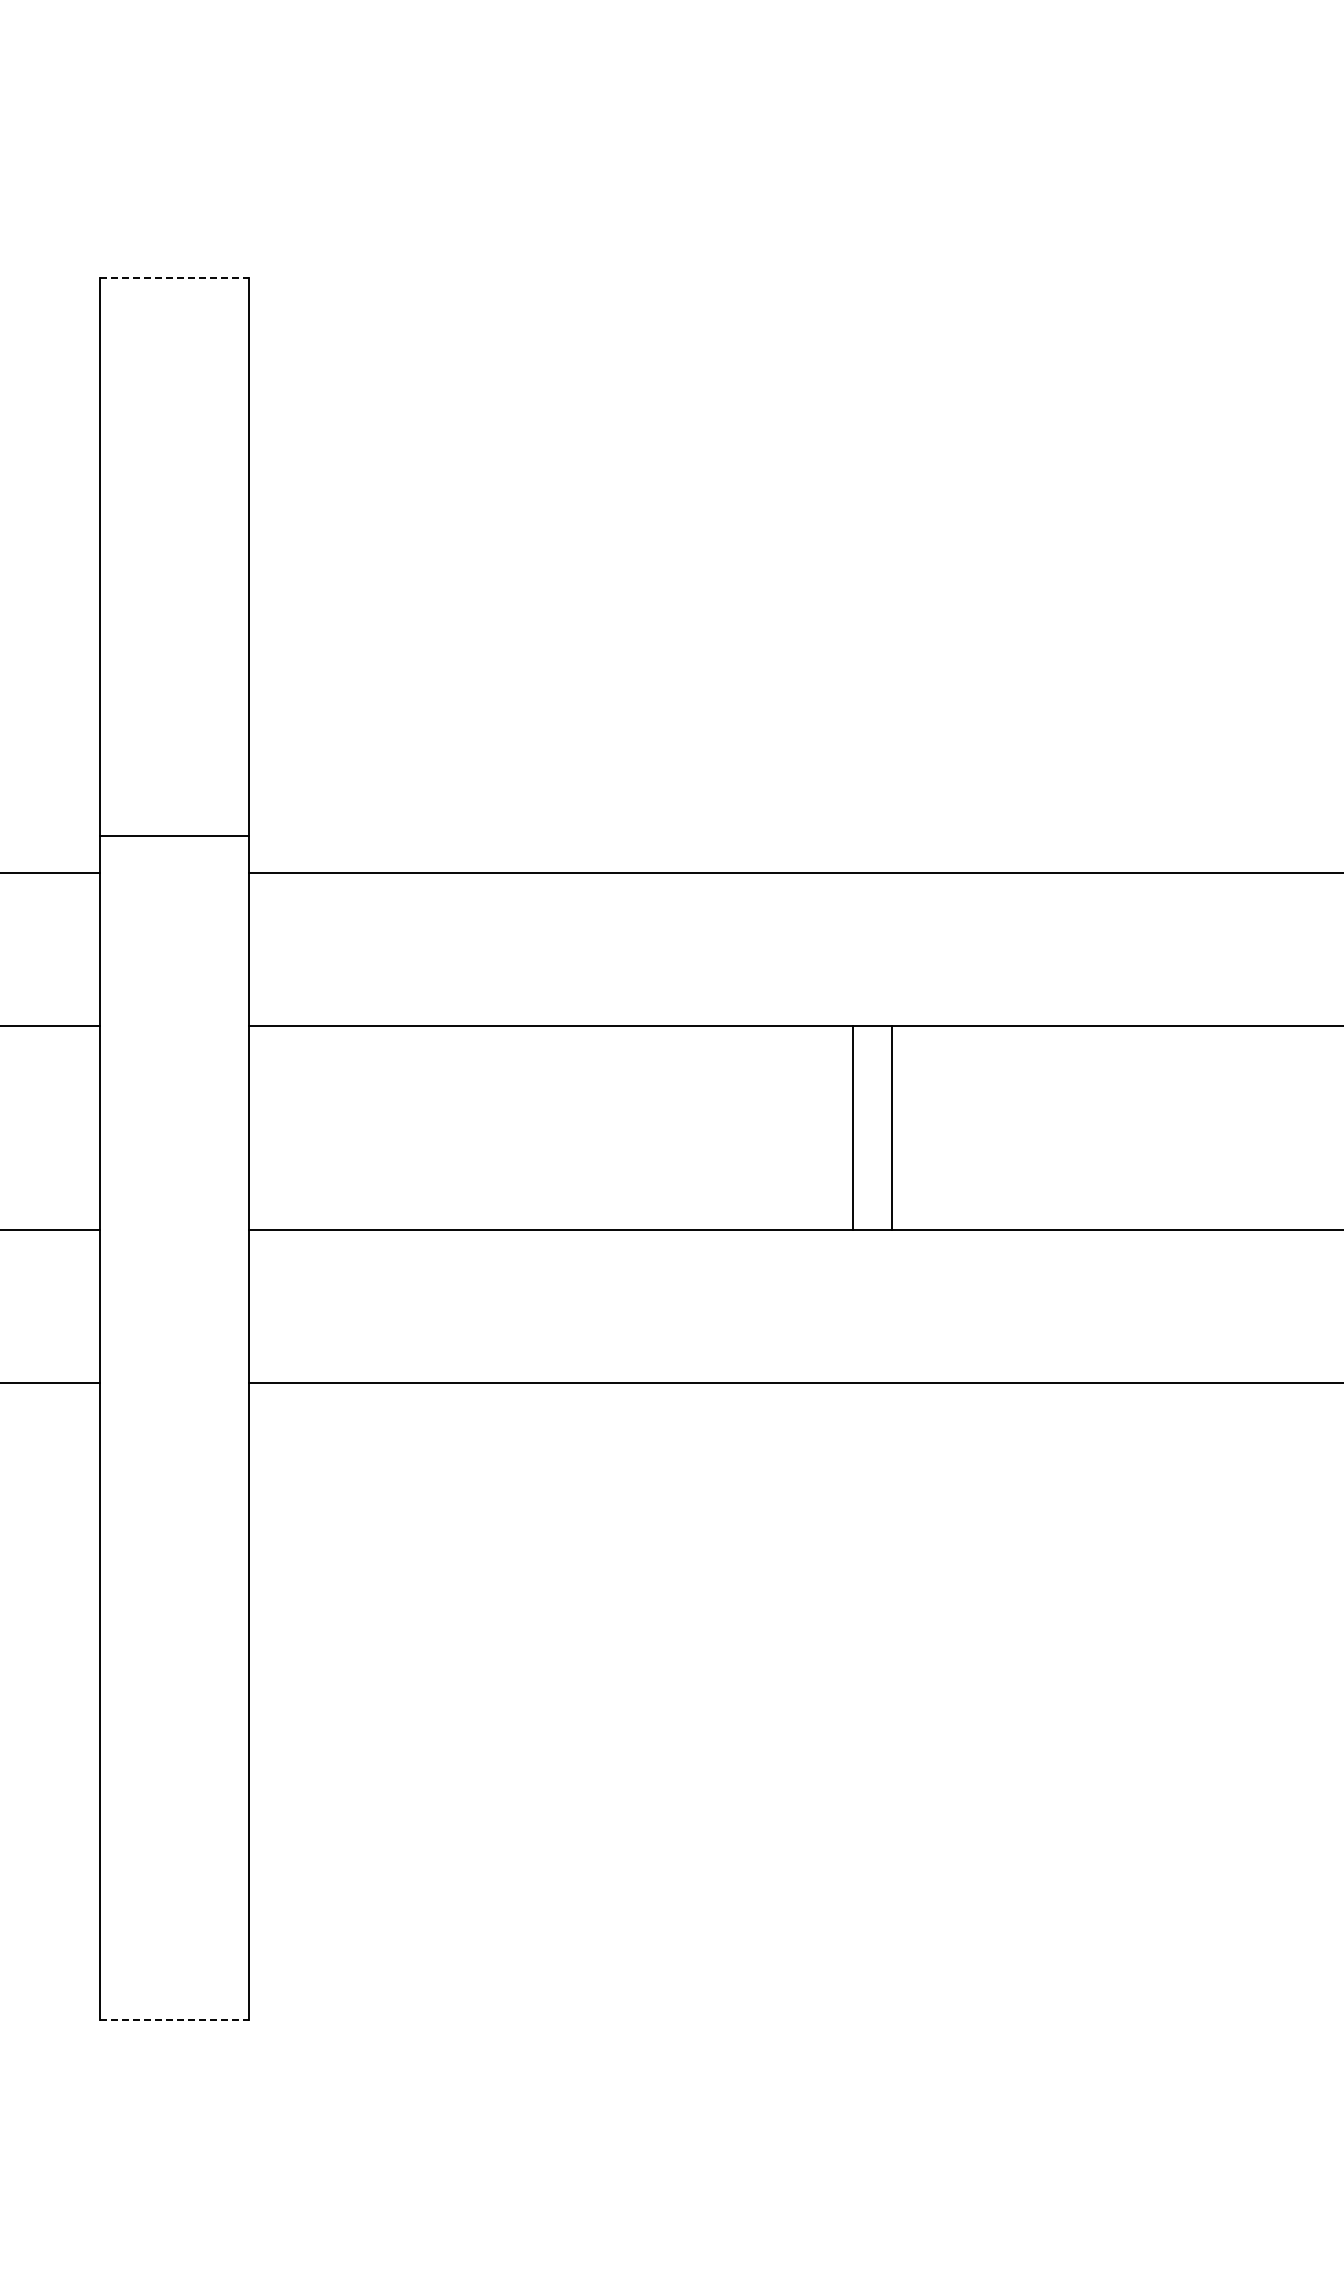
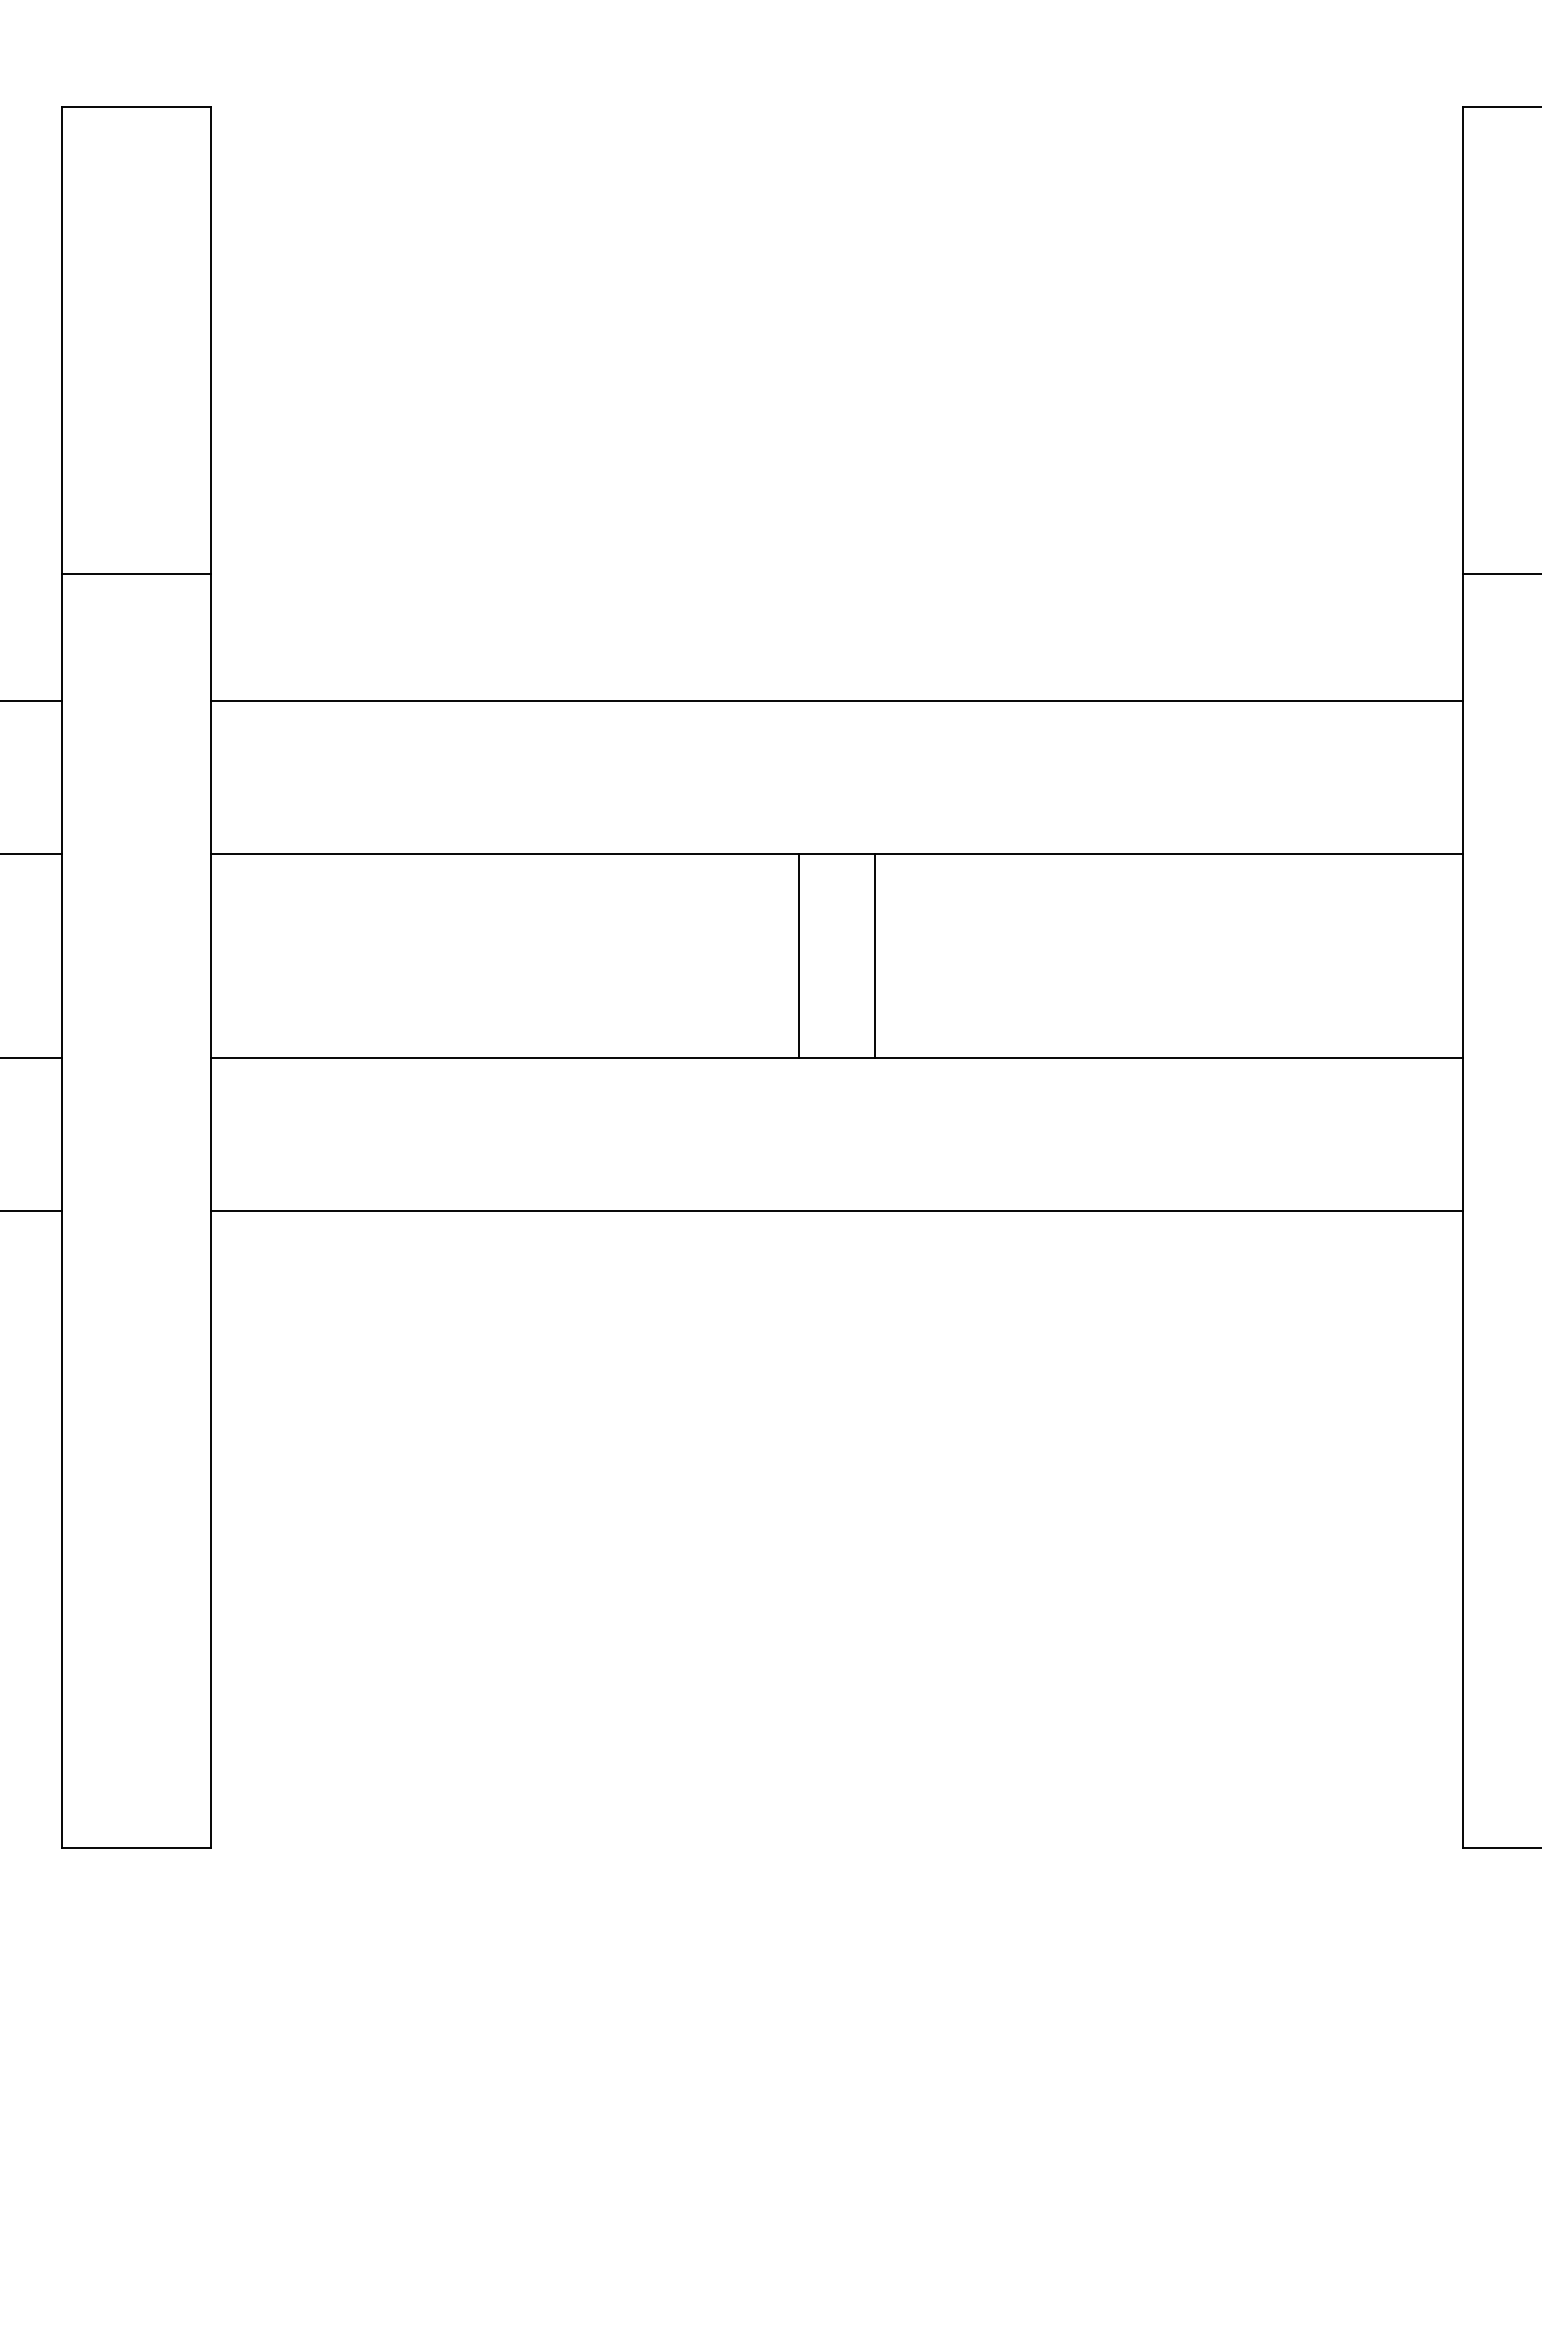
line: (174, 278) -> (136, 106), dashed -> solid
line: (173, 836) -> (135, 573), moved
line: (853, 1127) -> (875, 955), moved
line: (891, 1127) -> (798, 955), moved
line: (174, 2019) -> (136, 1847), dashed -> solid

